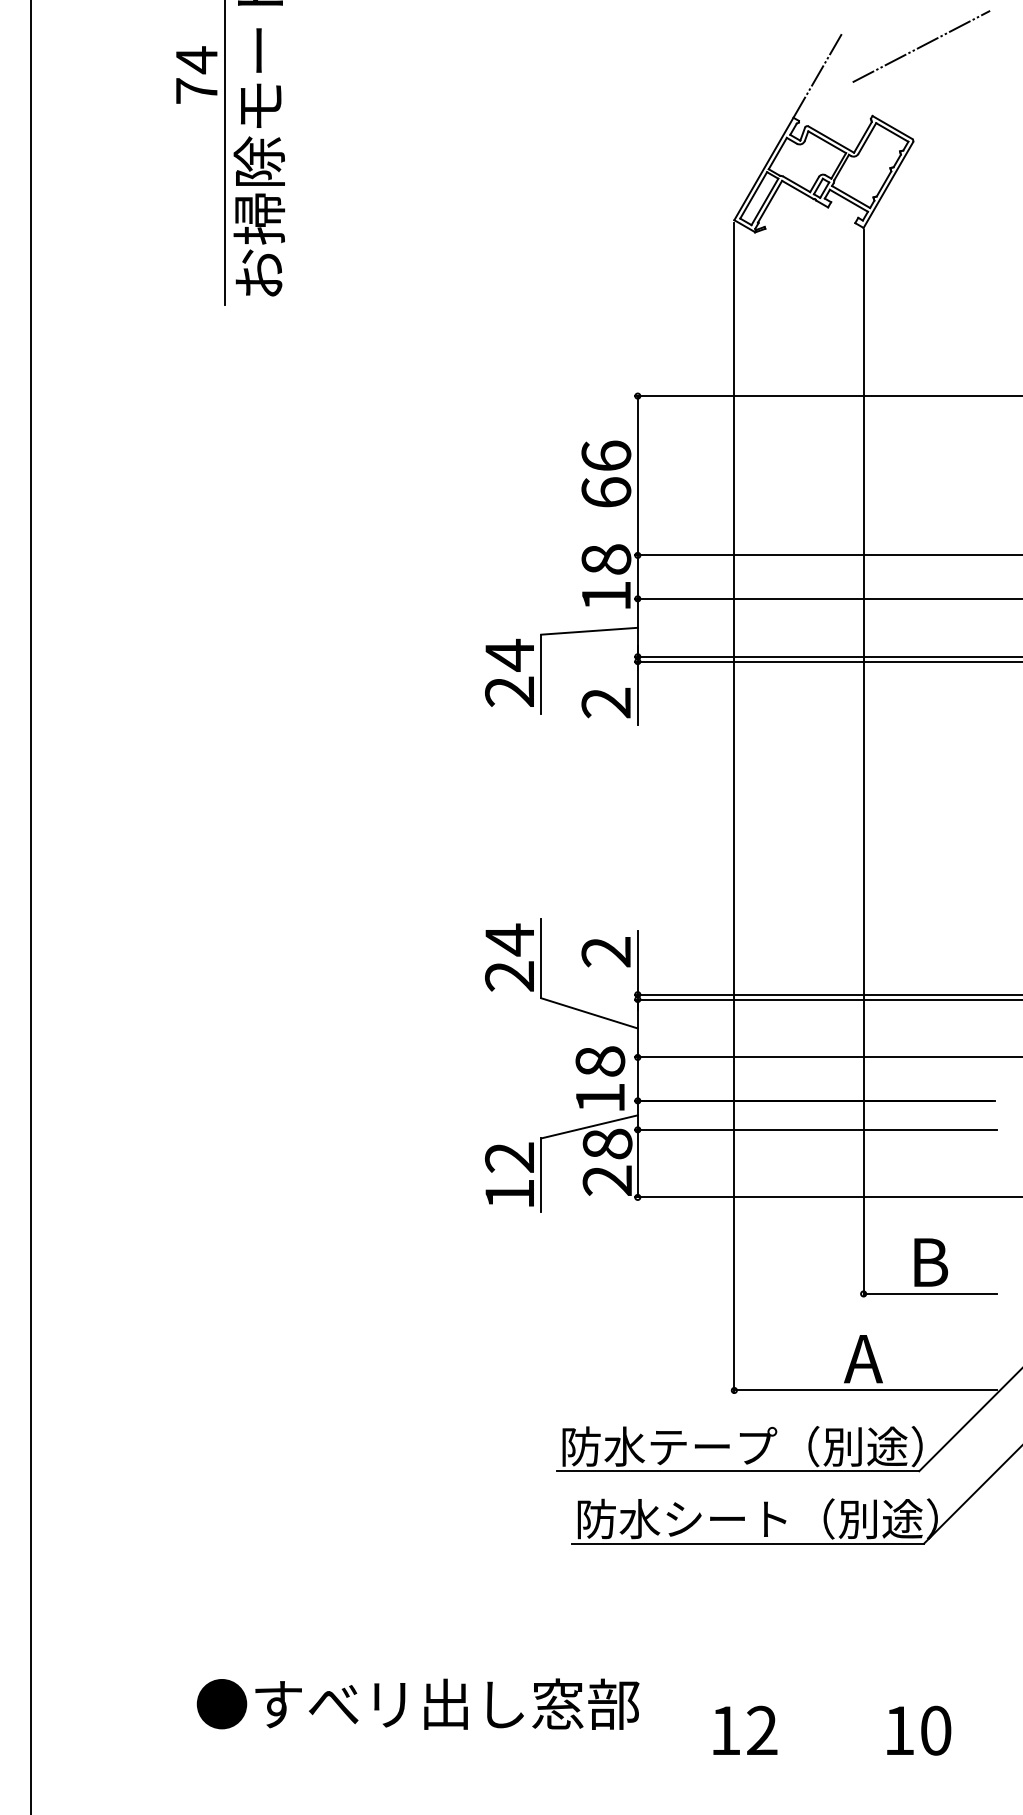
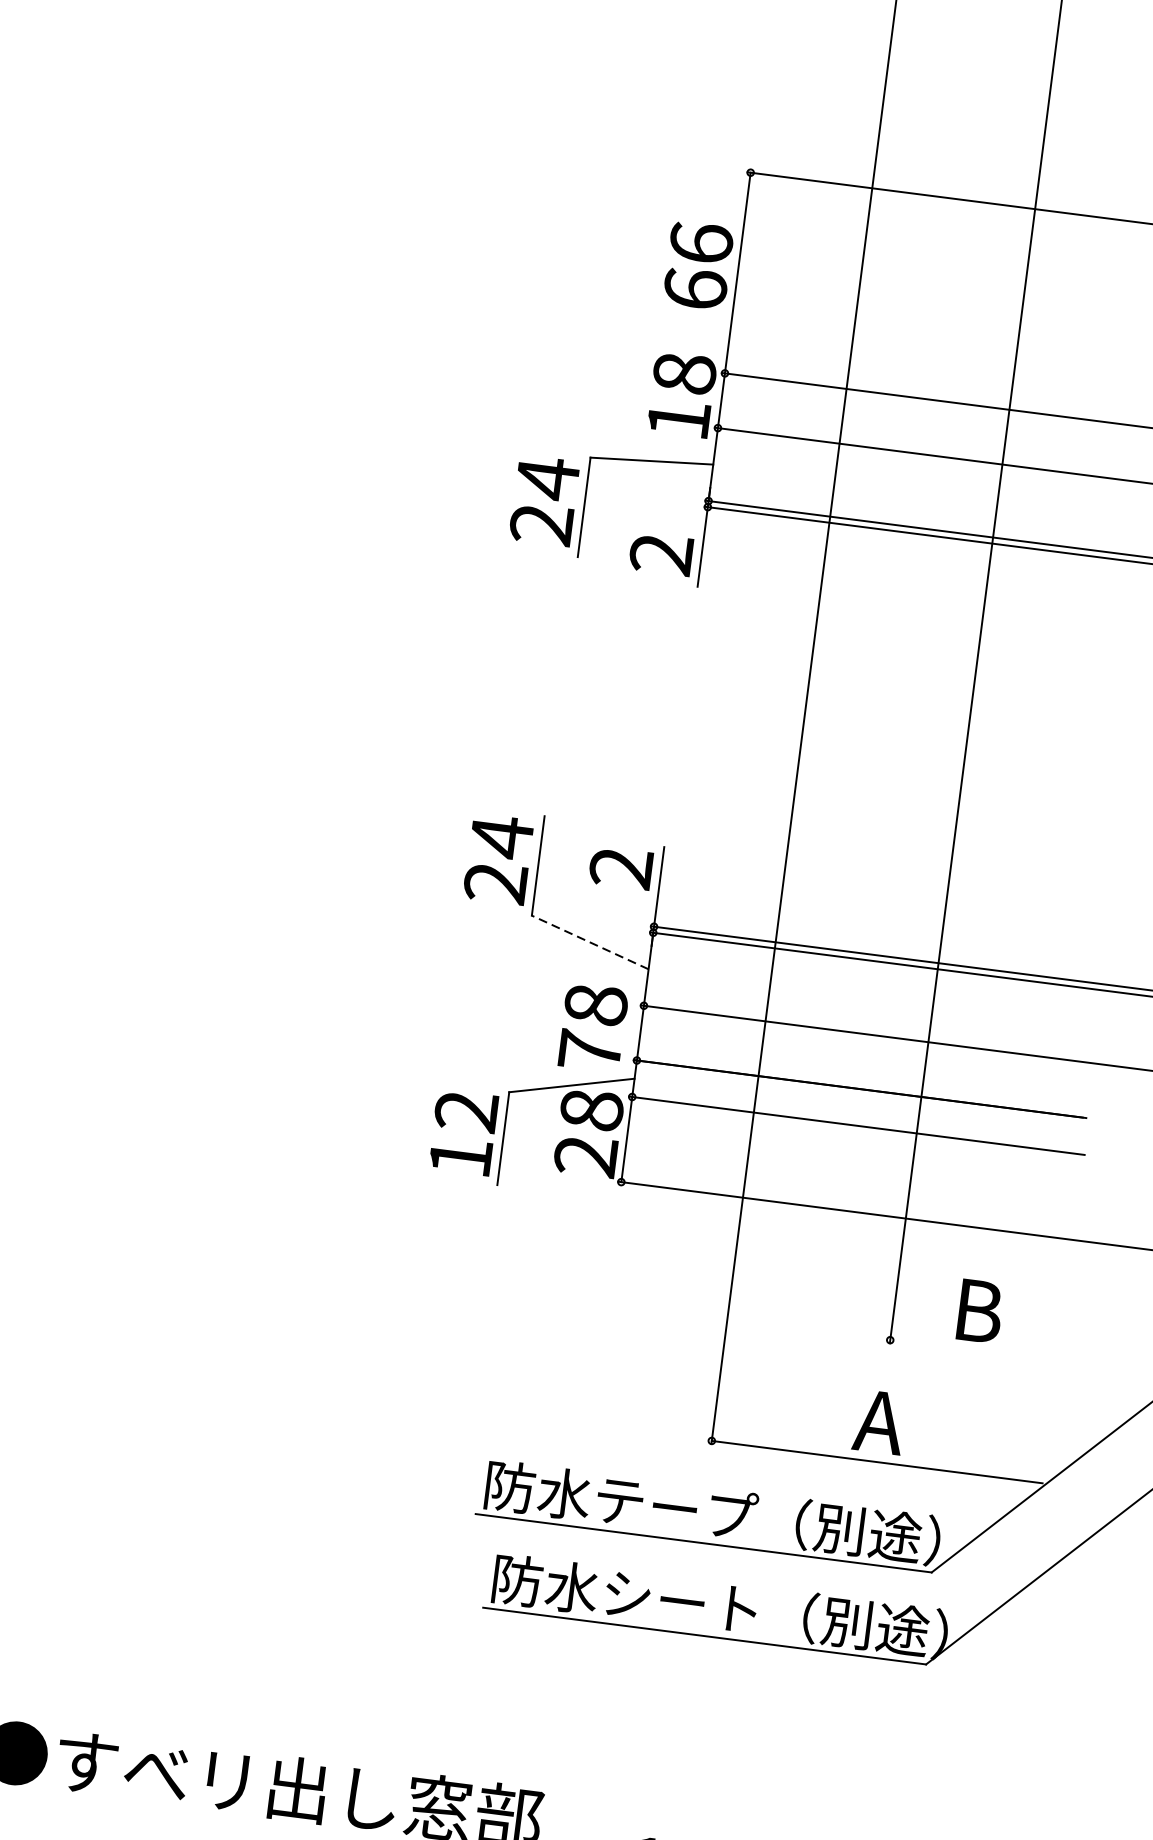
line: (589, 1013) -> (590, 942), solid -> dashed
text: (600, 1097) -> (590, 1050), 18 -> 78
line: (929, 1293) -> (973, 1350), removed

